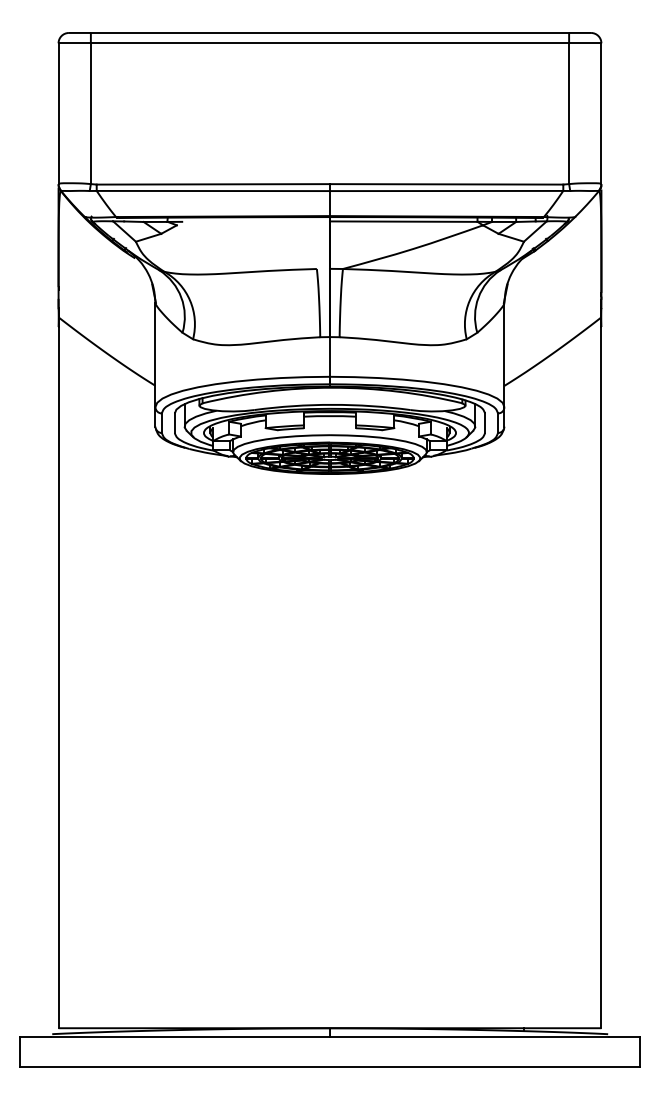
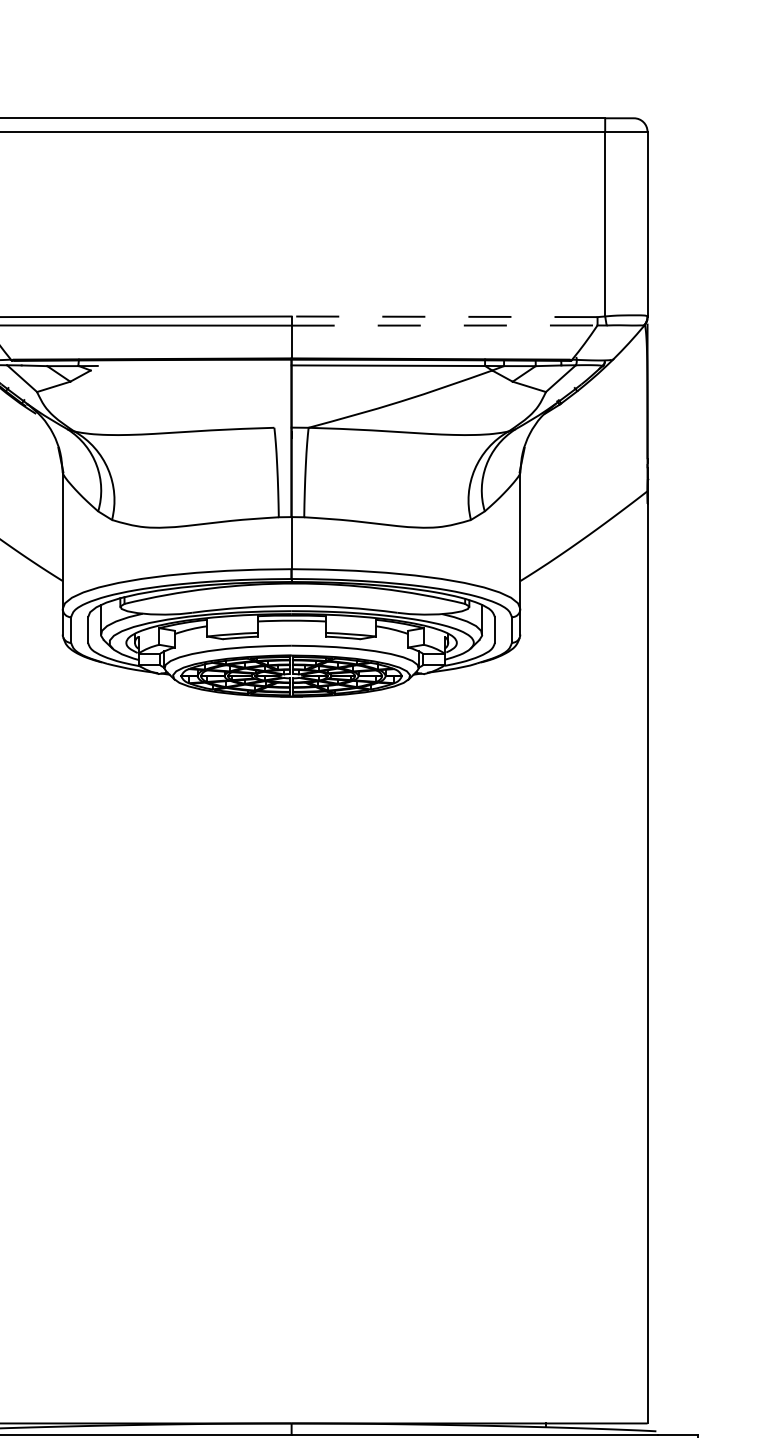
line: (446, 184) -> (444, 316), solid -> dashed
line: (446, 191) -> (444, 326), solid -> dashed

